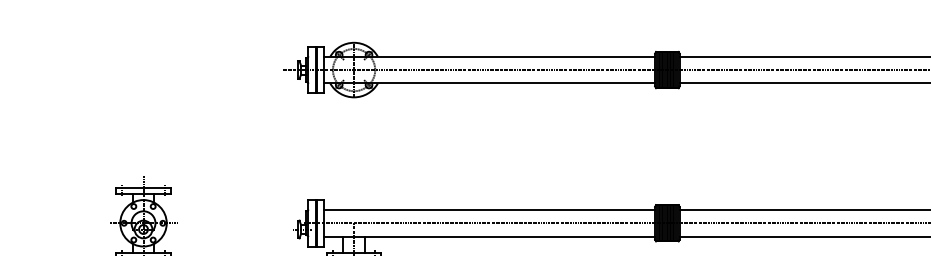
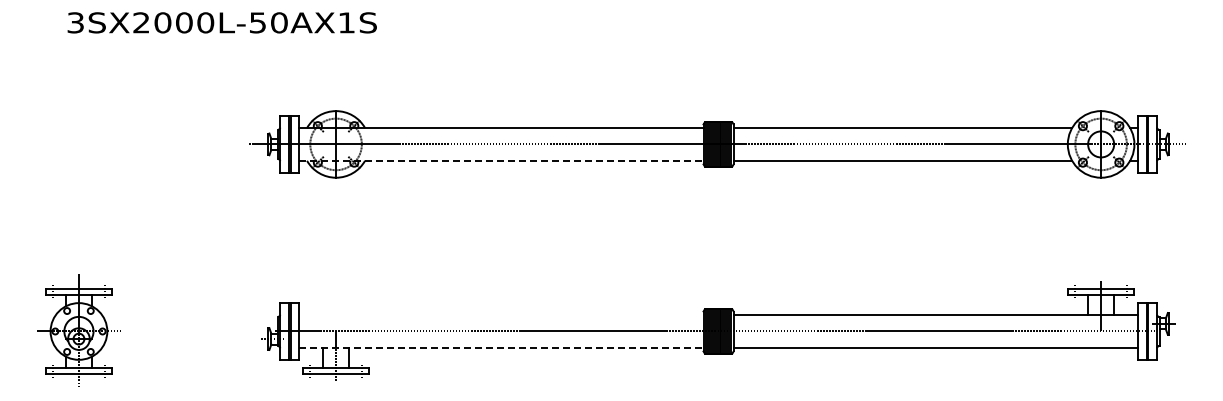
line: (489, 83) -> (501, 160), solid -> dashed
line: (489, 210) -> (501, 315), removed
line: (489, 236) -> (501, 347), solid -> dashed

